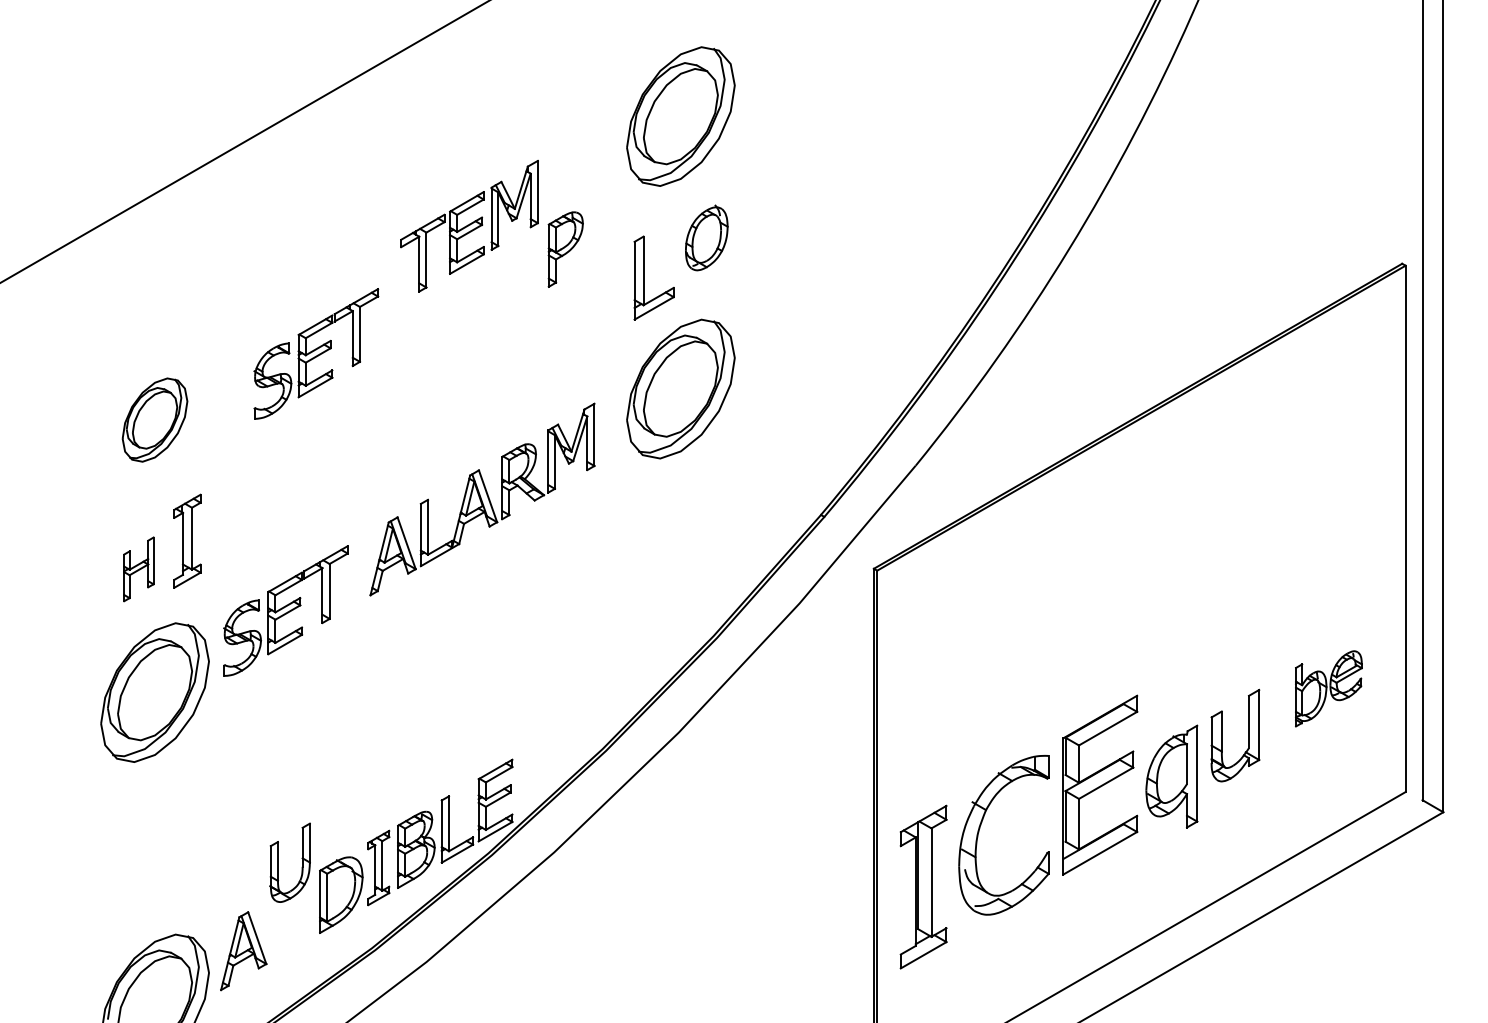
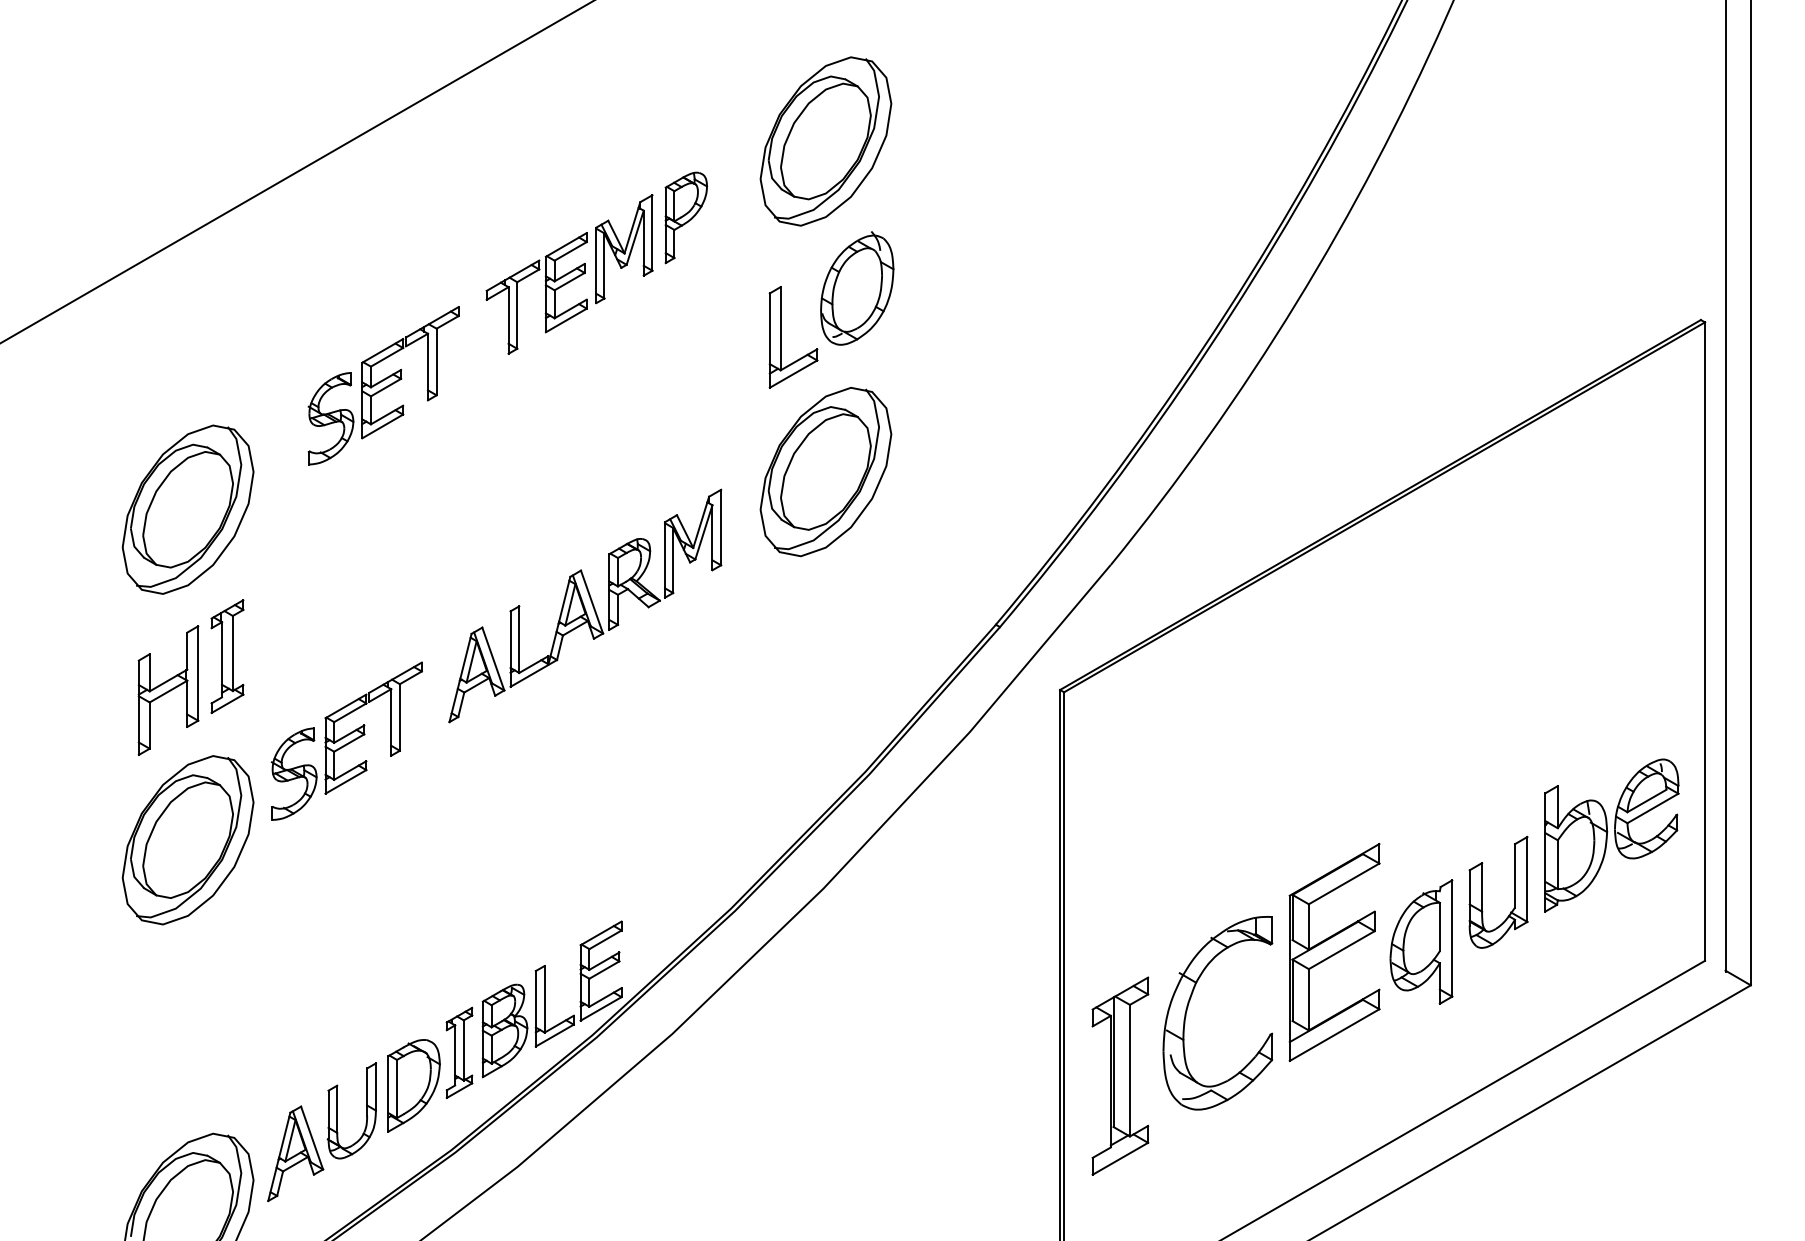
part: (706, 237) -> (857, 288), size x1.43
part: (565, 249) -> (685, 217), moved
part: (316, 353) -> (383, 385), moved
part: (154, 419) -> (187, 508), size x1.67
part: (138, 569) -> (168, 690), size x1.67
part: (1328, 688) -> (1611, 835), size x1.67
part: (278, 862) -> (337, 1110), moved

